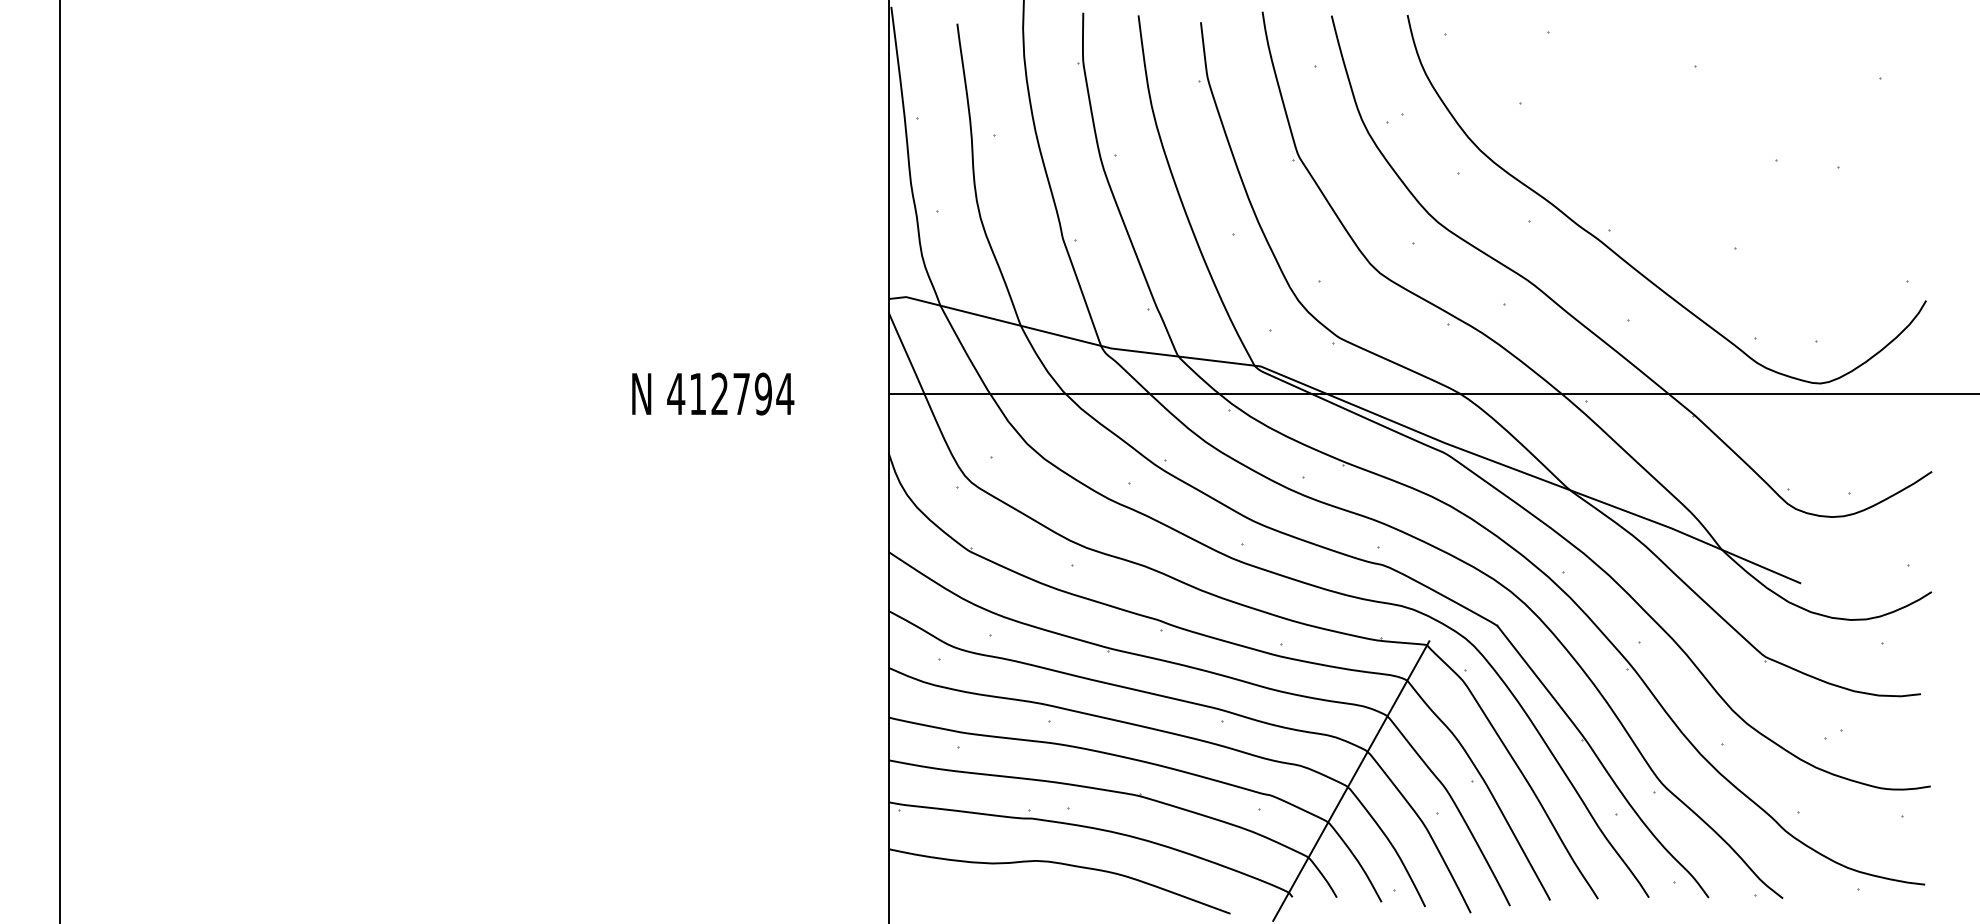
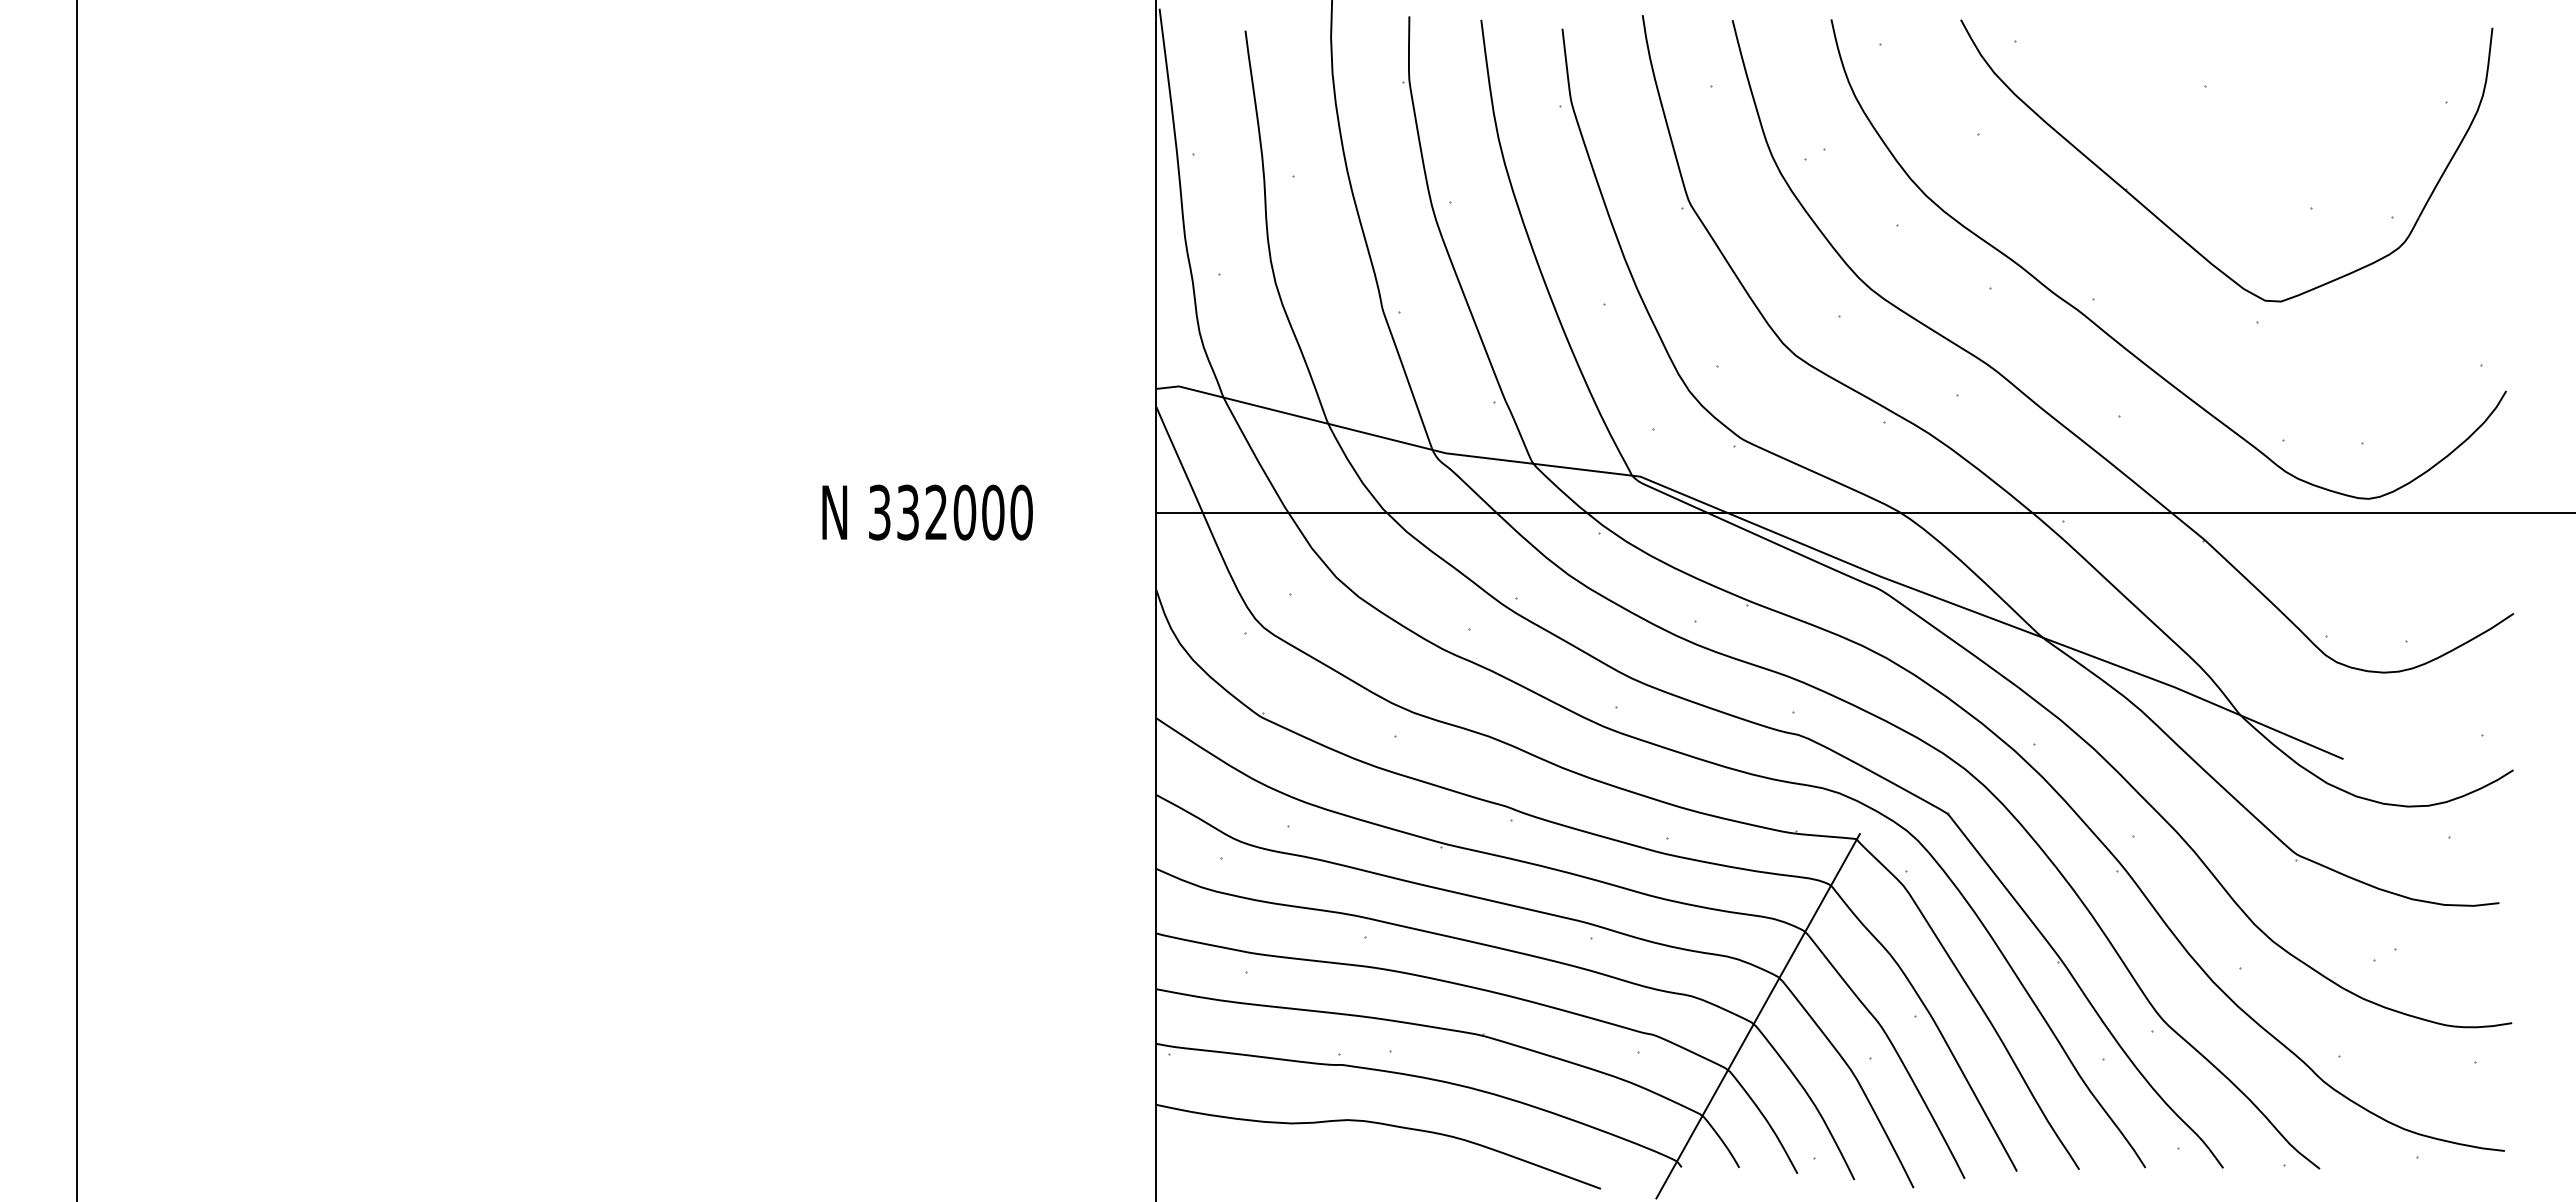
part: (1668, 174) -> (2170, 227), added
text: (730, 393) -> (950, 512), 412794 -> 332000

